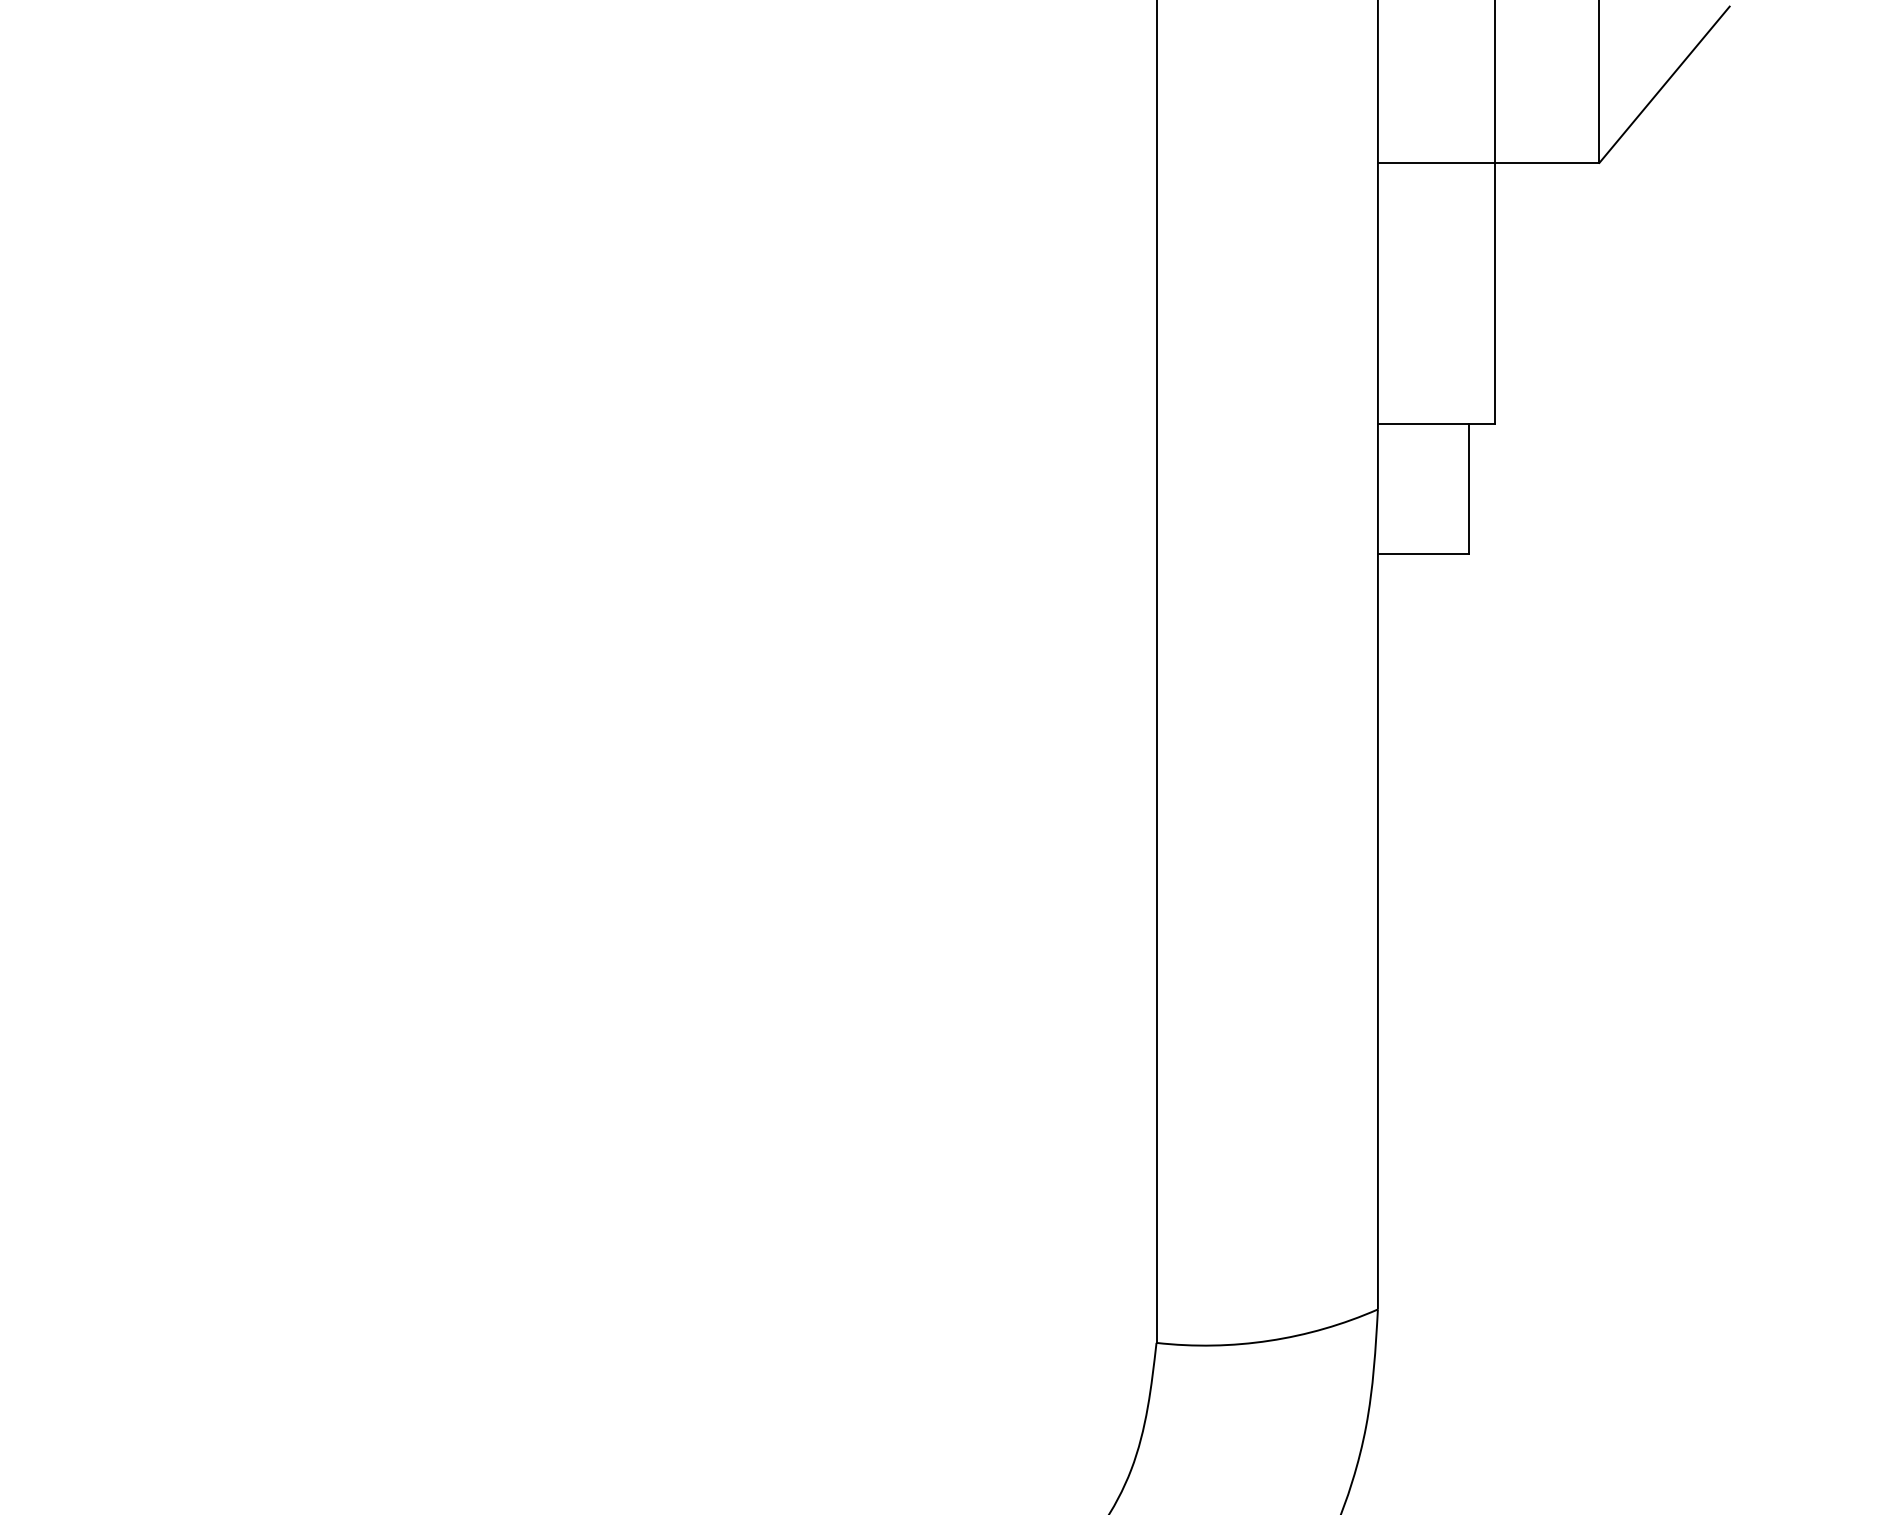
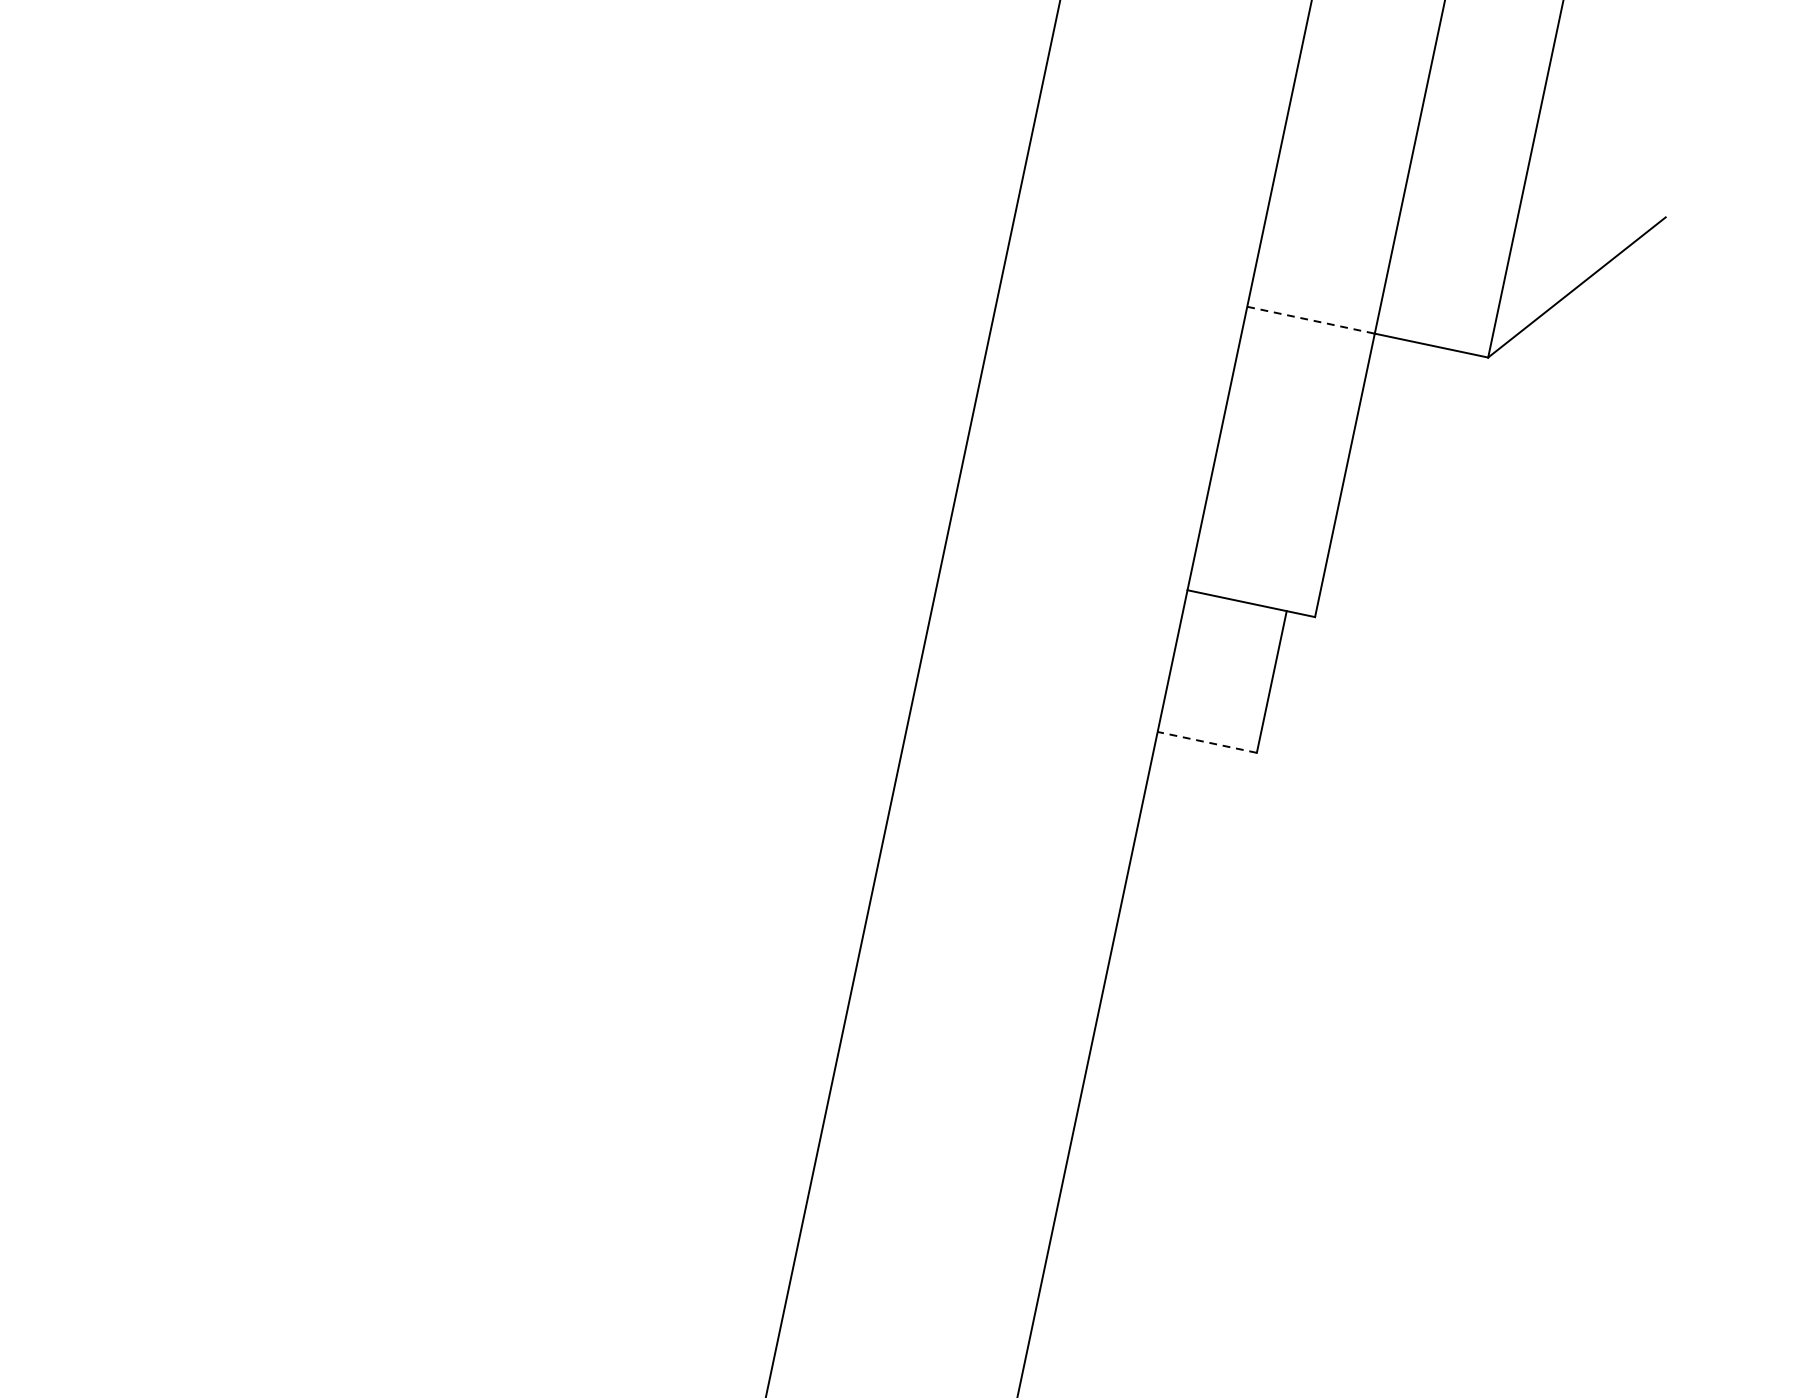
line: (1436, 162) -> (1311, 319), solid -> dashed
line: (1423, 553) -> (1207, 742), solid -> dashed

